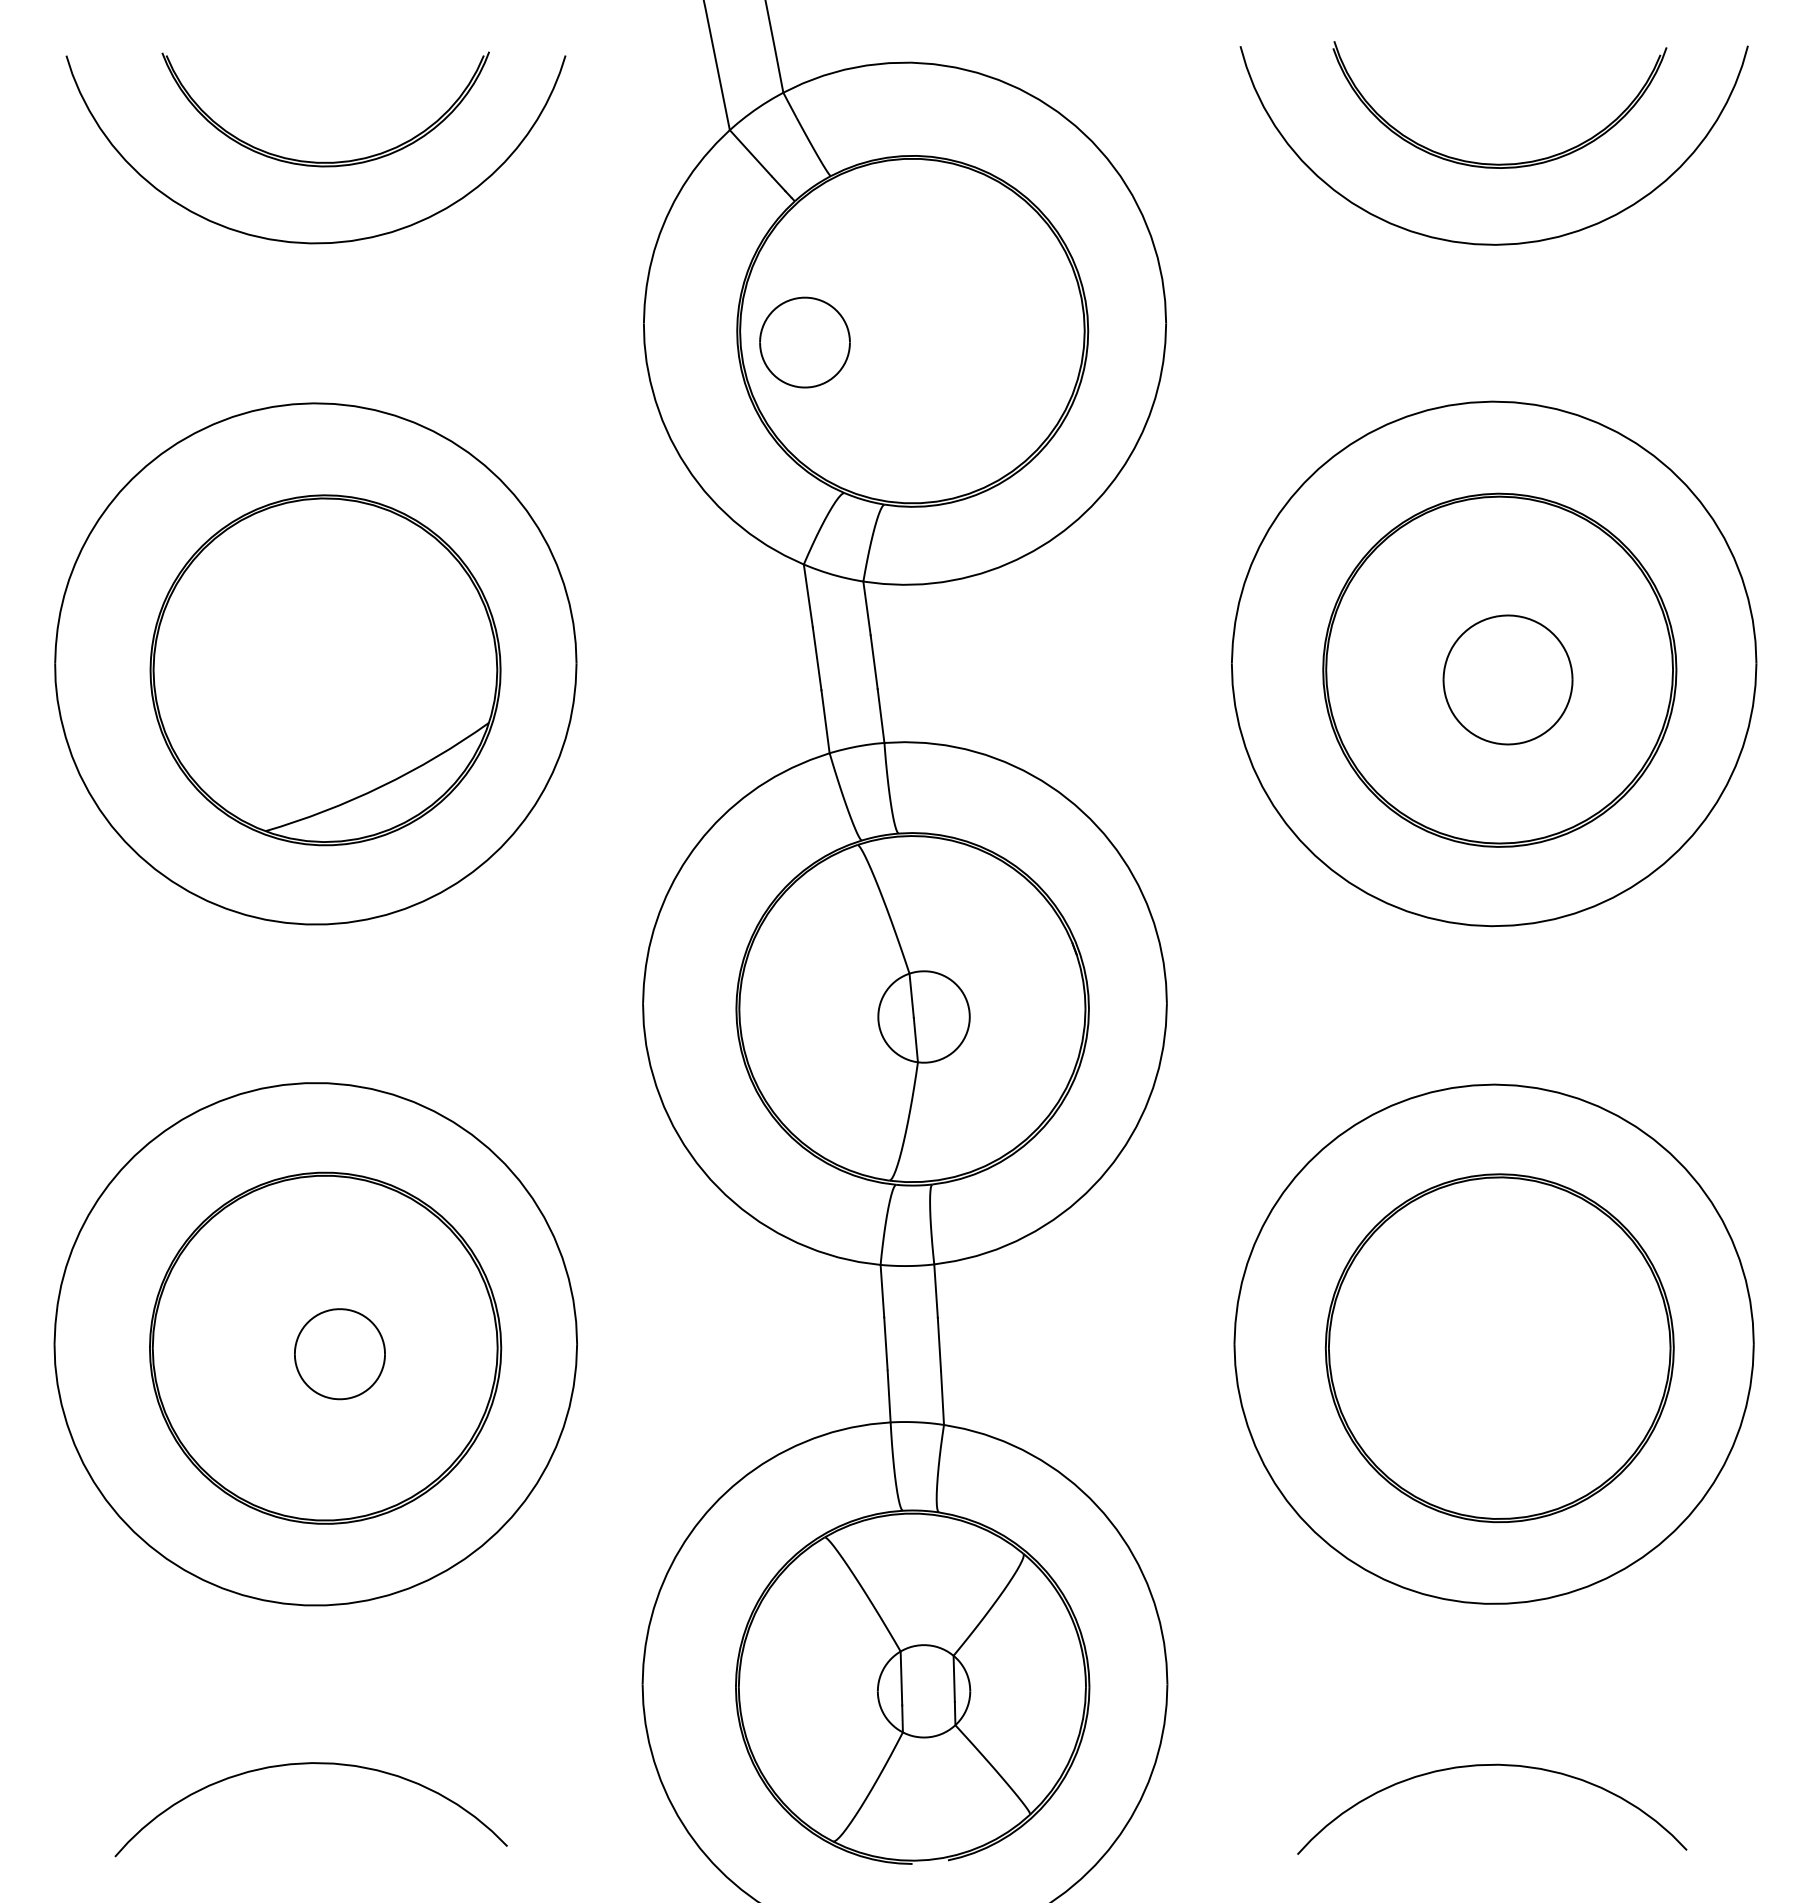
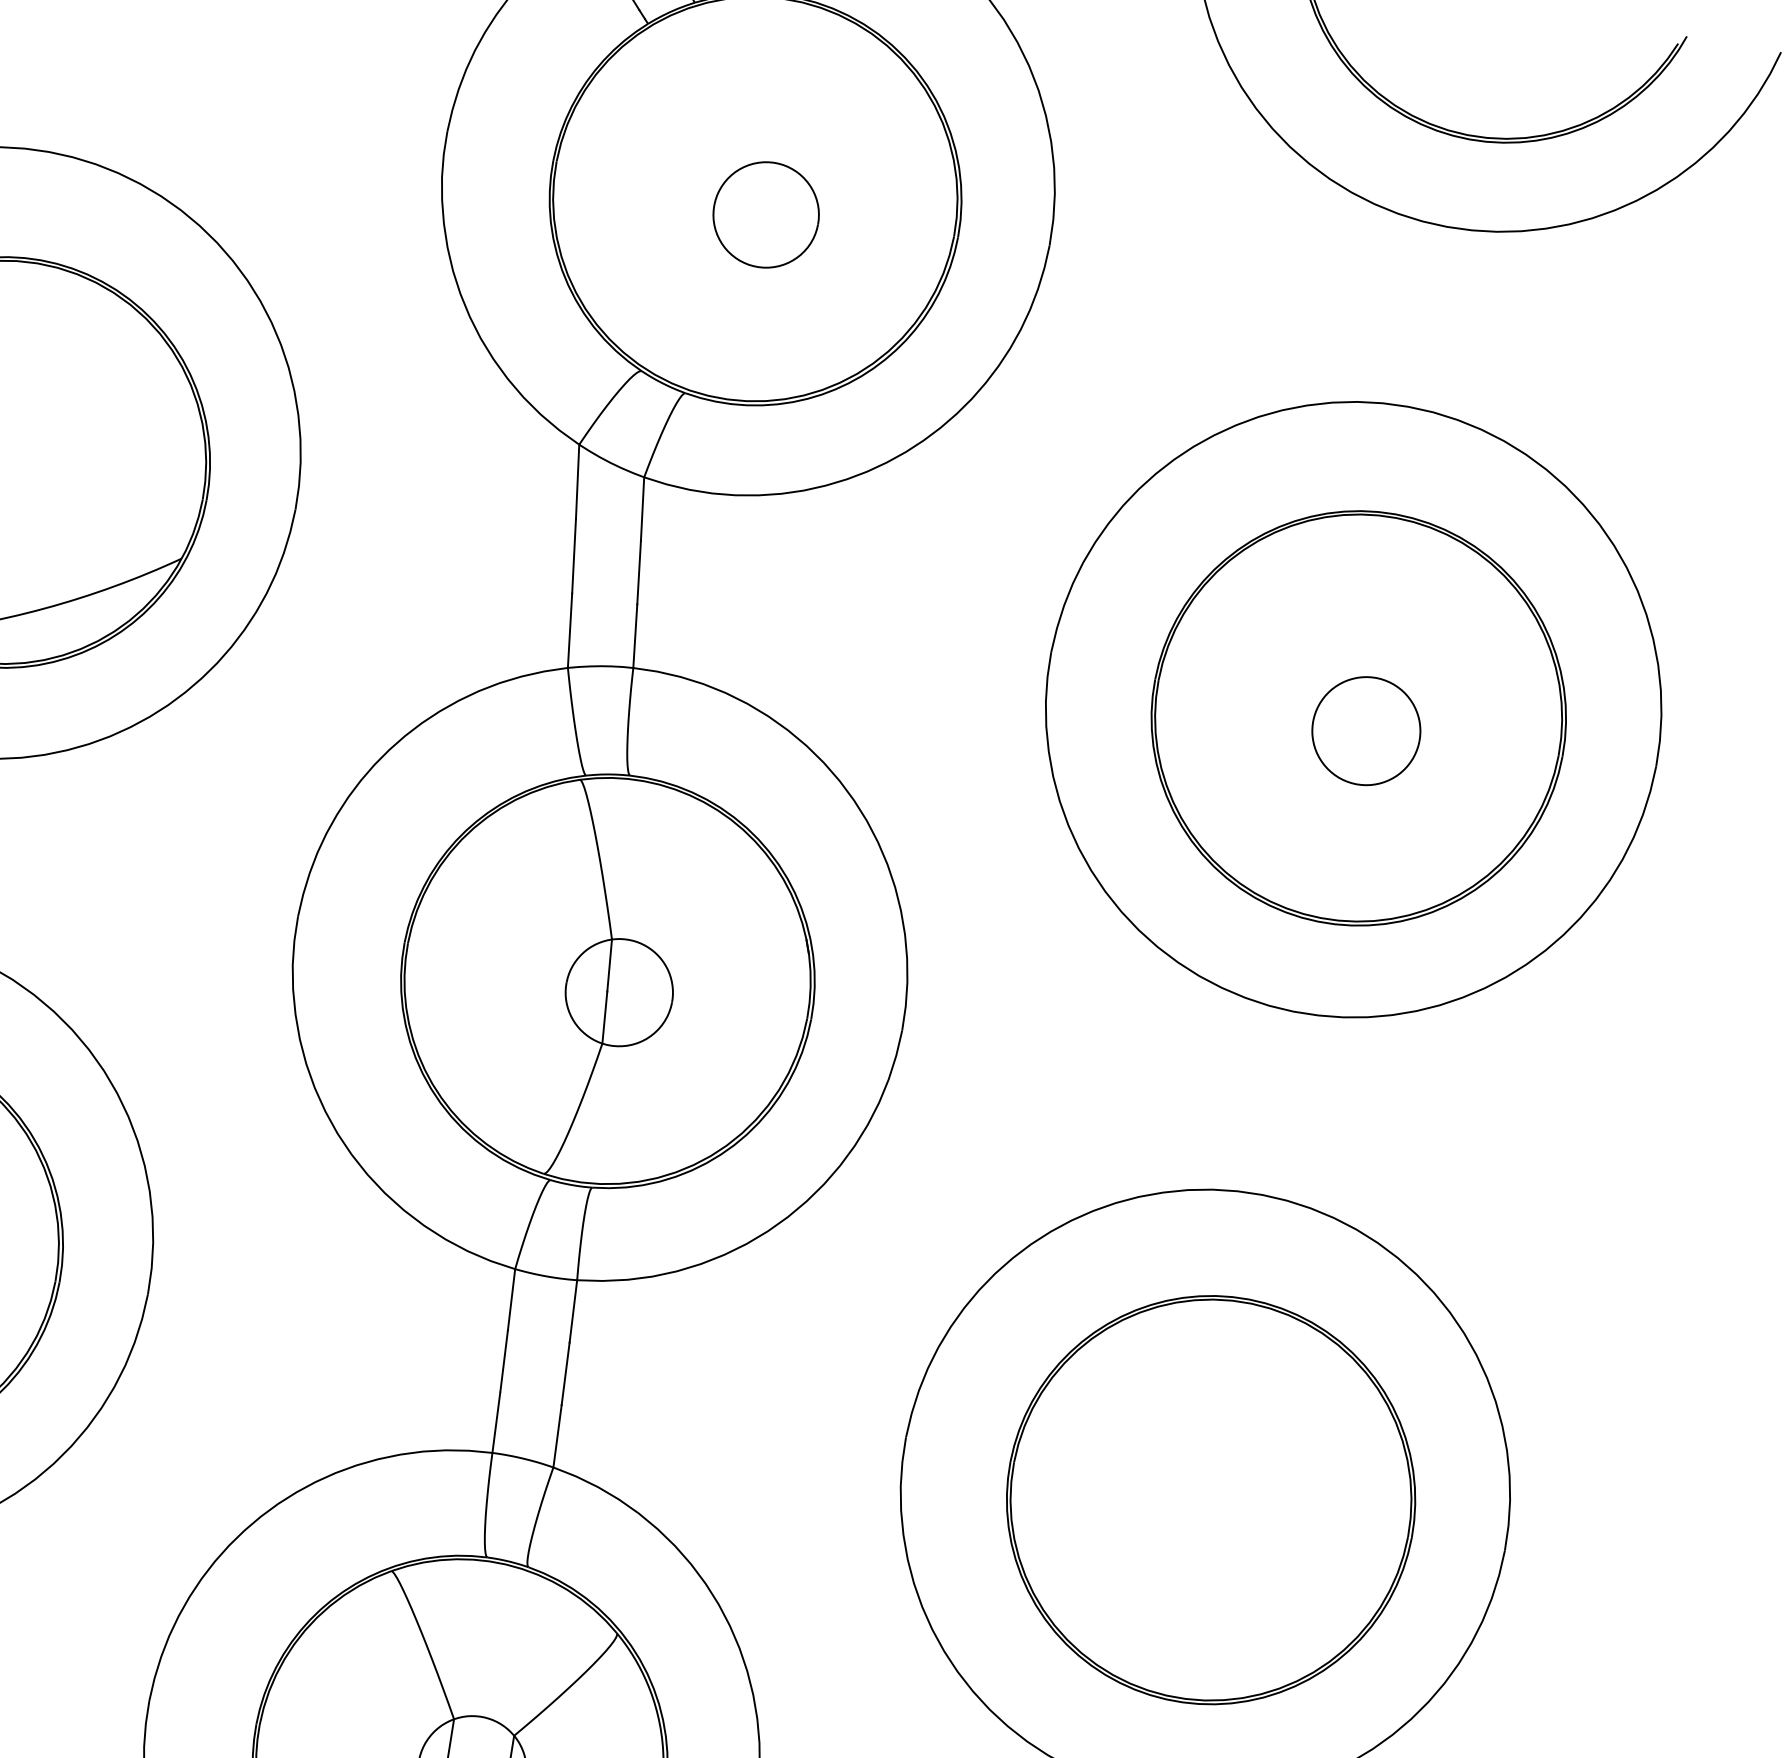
part: (804, 342) -> (765, 214), moved
part: (1508, 679) -> (1366, 730), size x0.71

